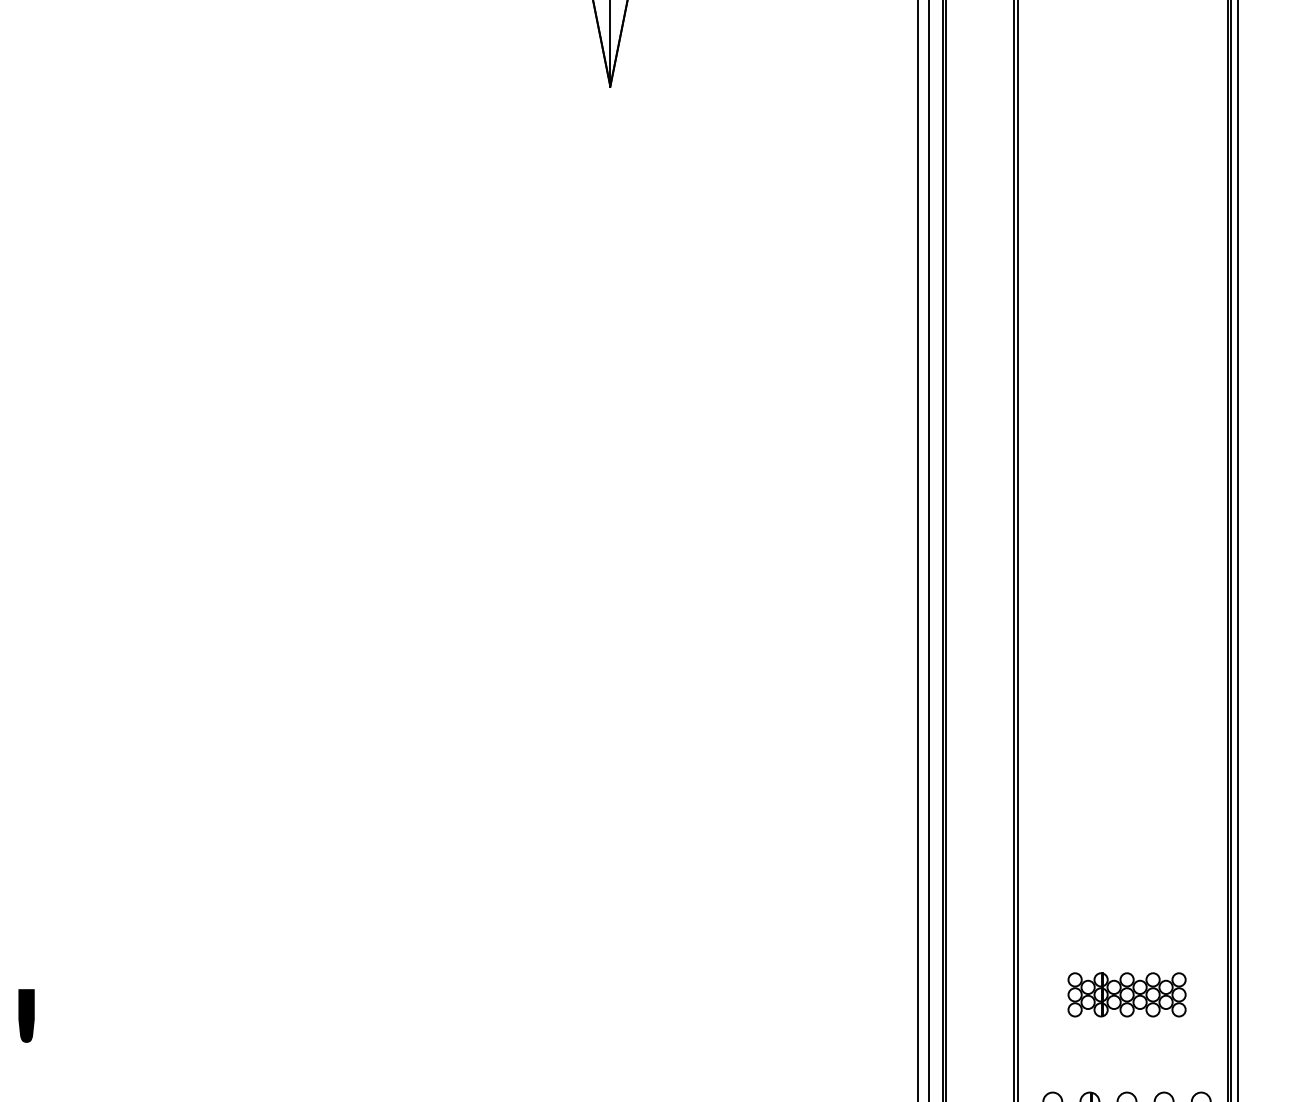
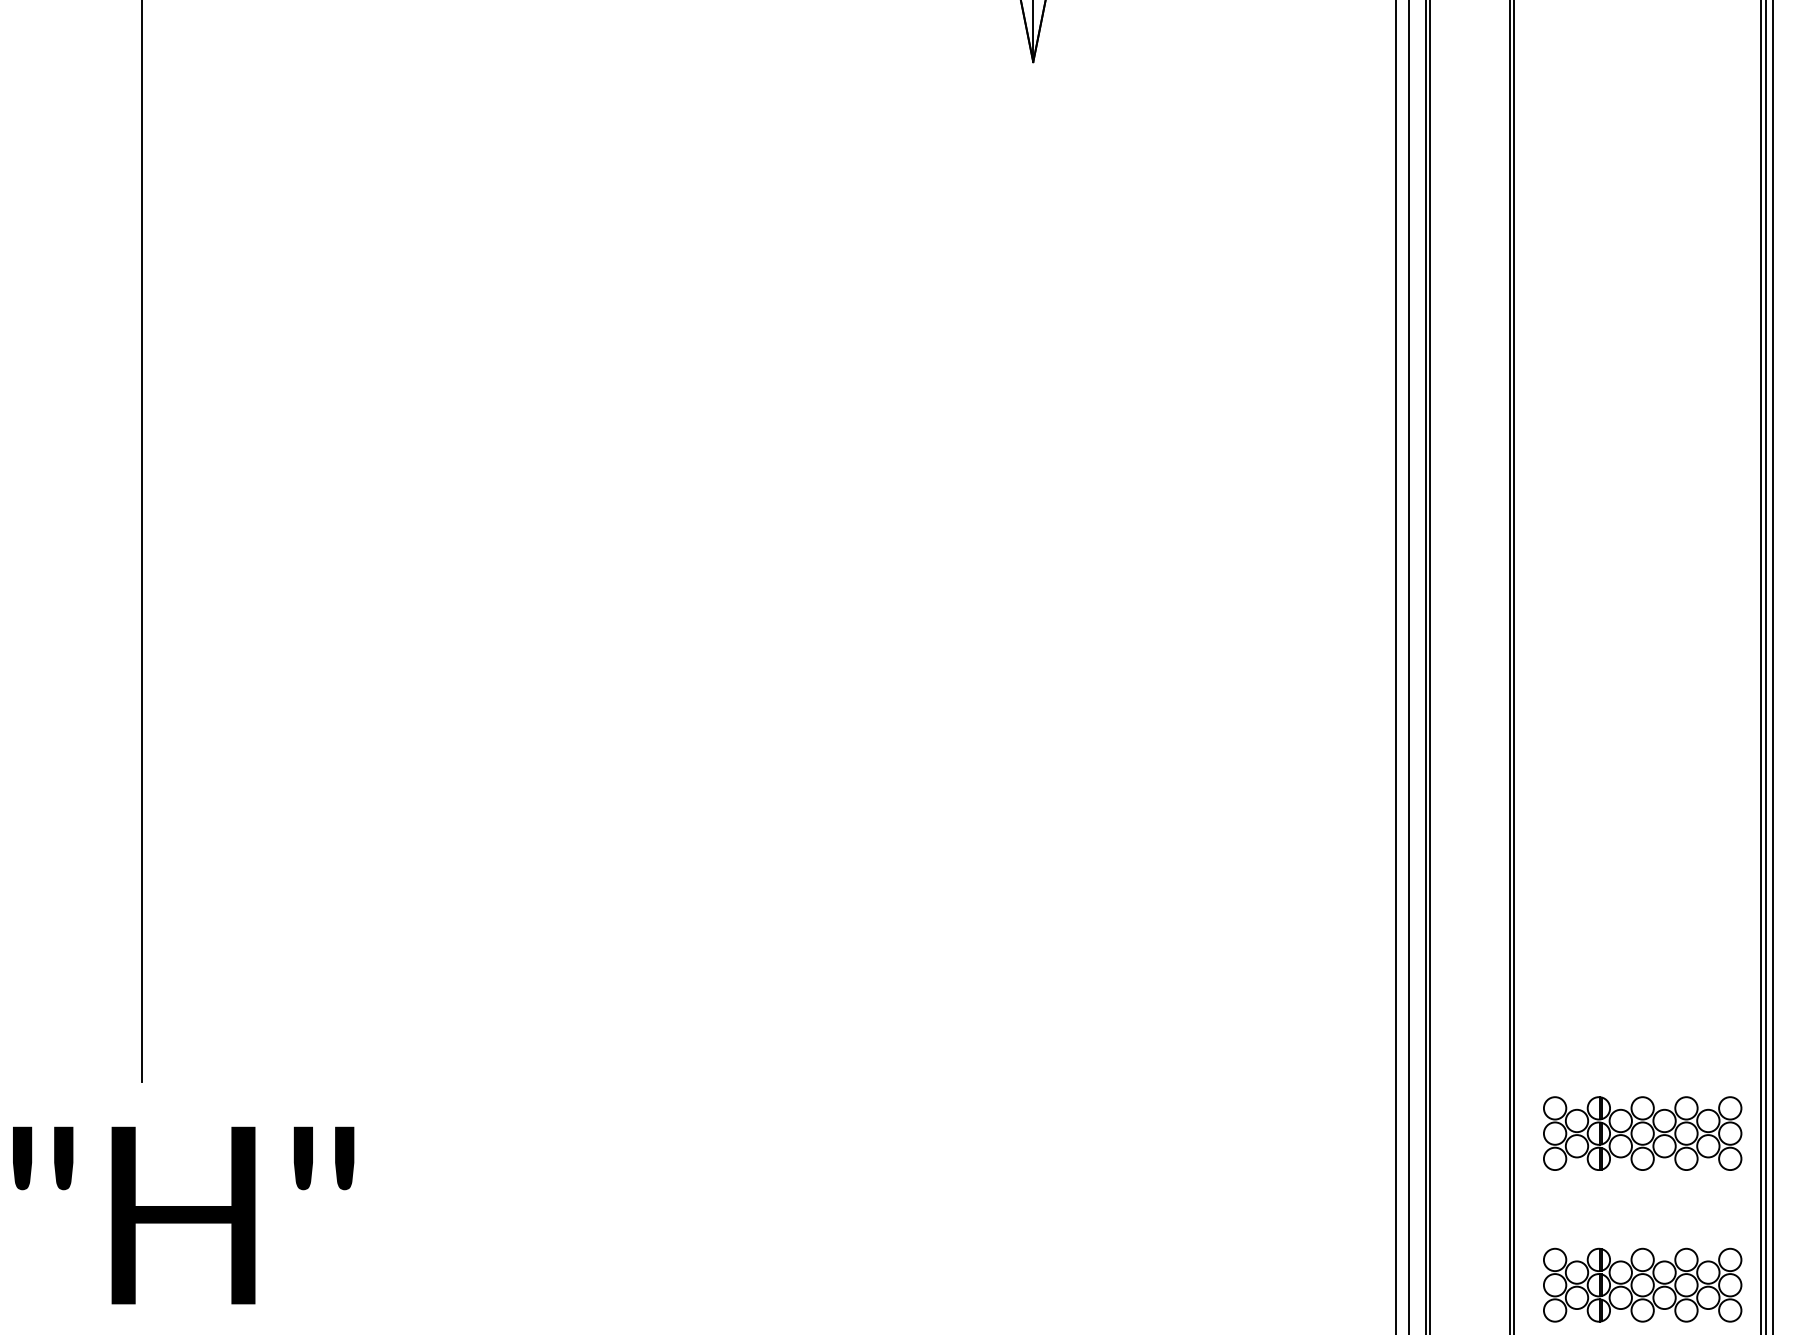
part: (1126, 994) -> (1642, 1133), size x1.43

